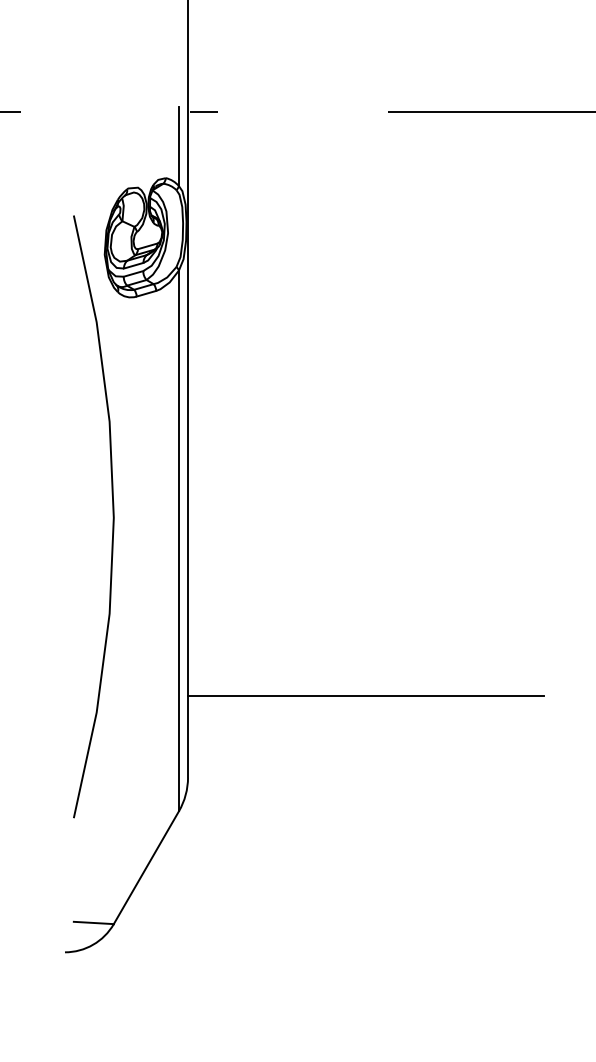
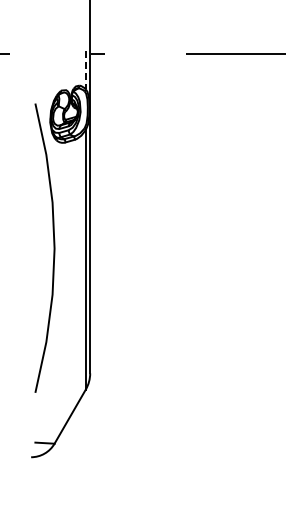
line: (178, 146) -> (85, 70), solid -> dashed
line: (365, 696) -> (175, 334), removed

